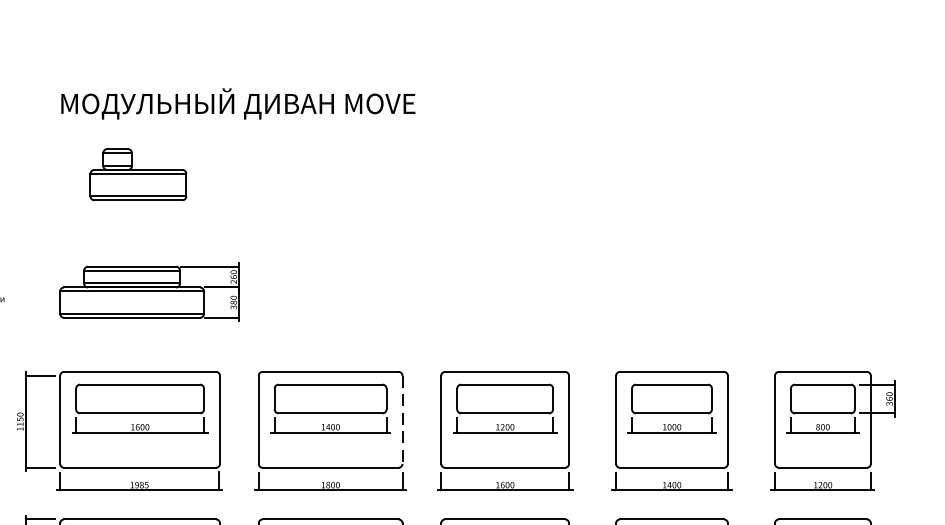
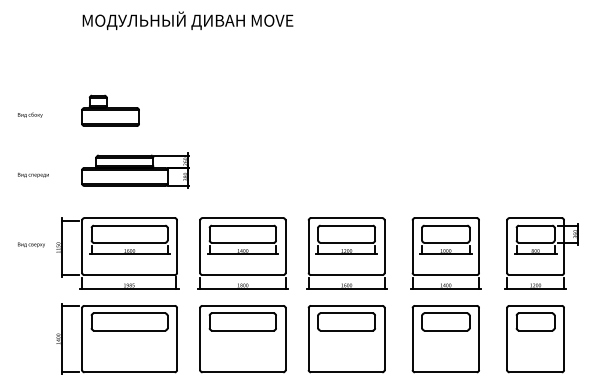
text: (237, 103) -> (187, 20), moved
part: (138, 174) -> (110, 110), moved
line: (402, 421) -> (285, 247), dashed -> solid

